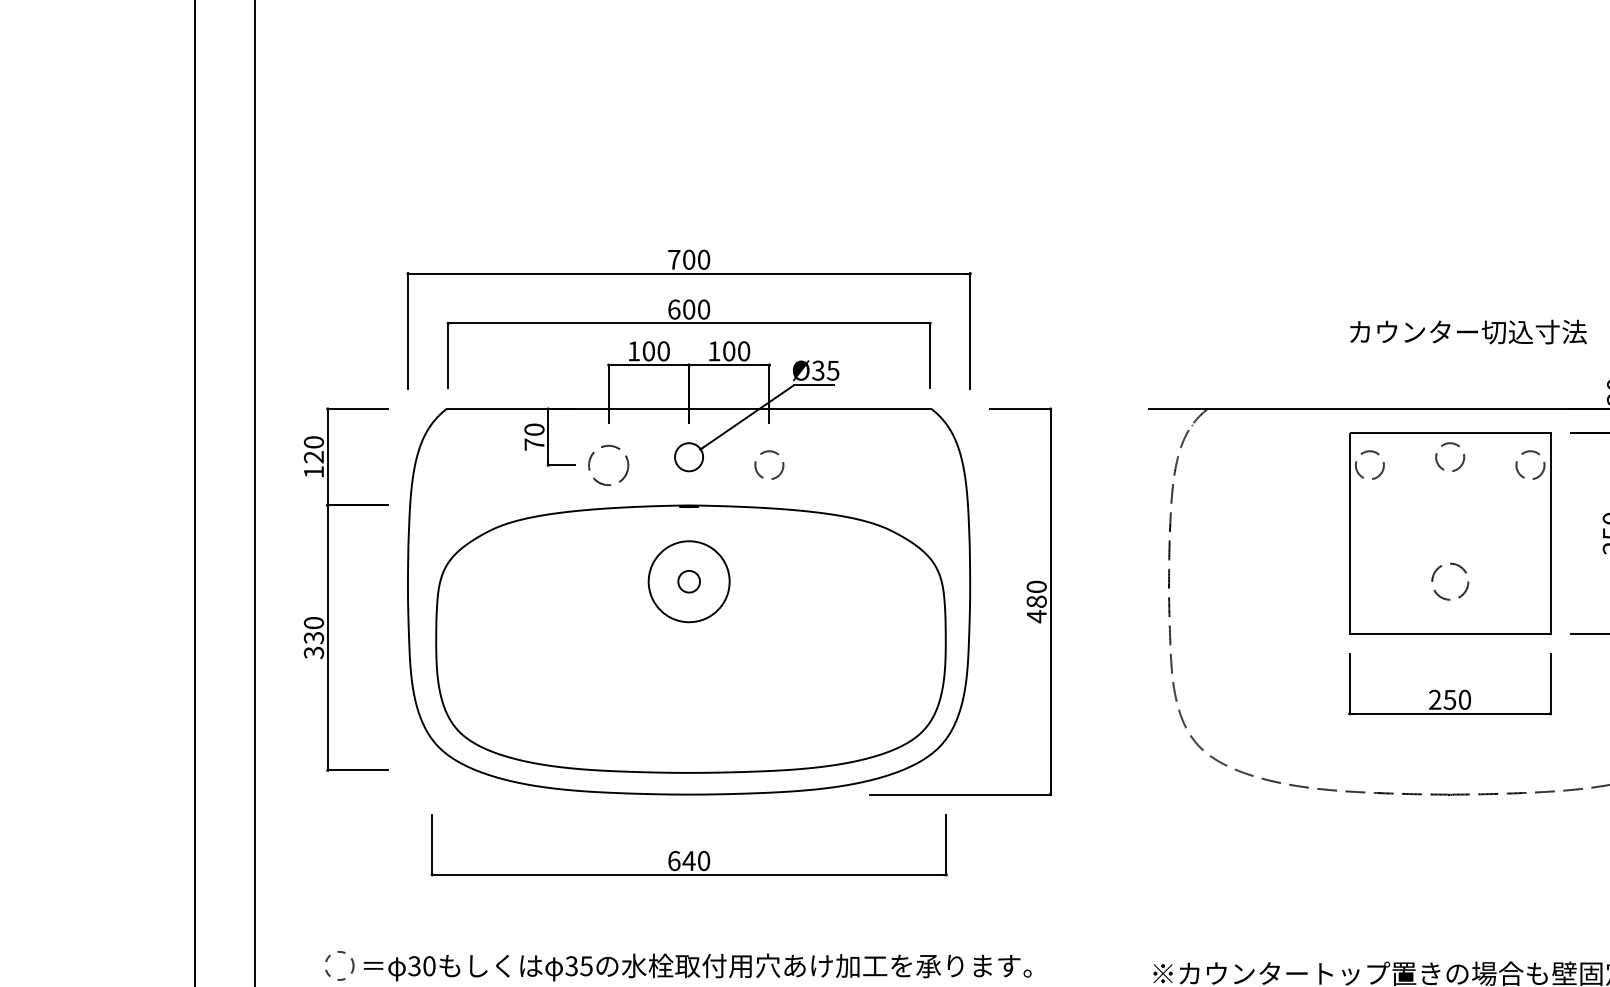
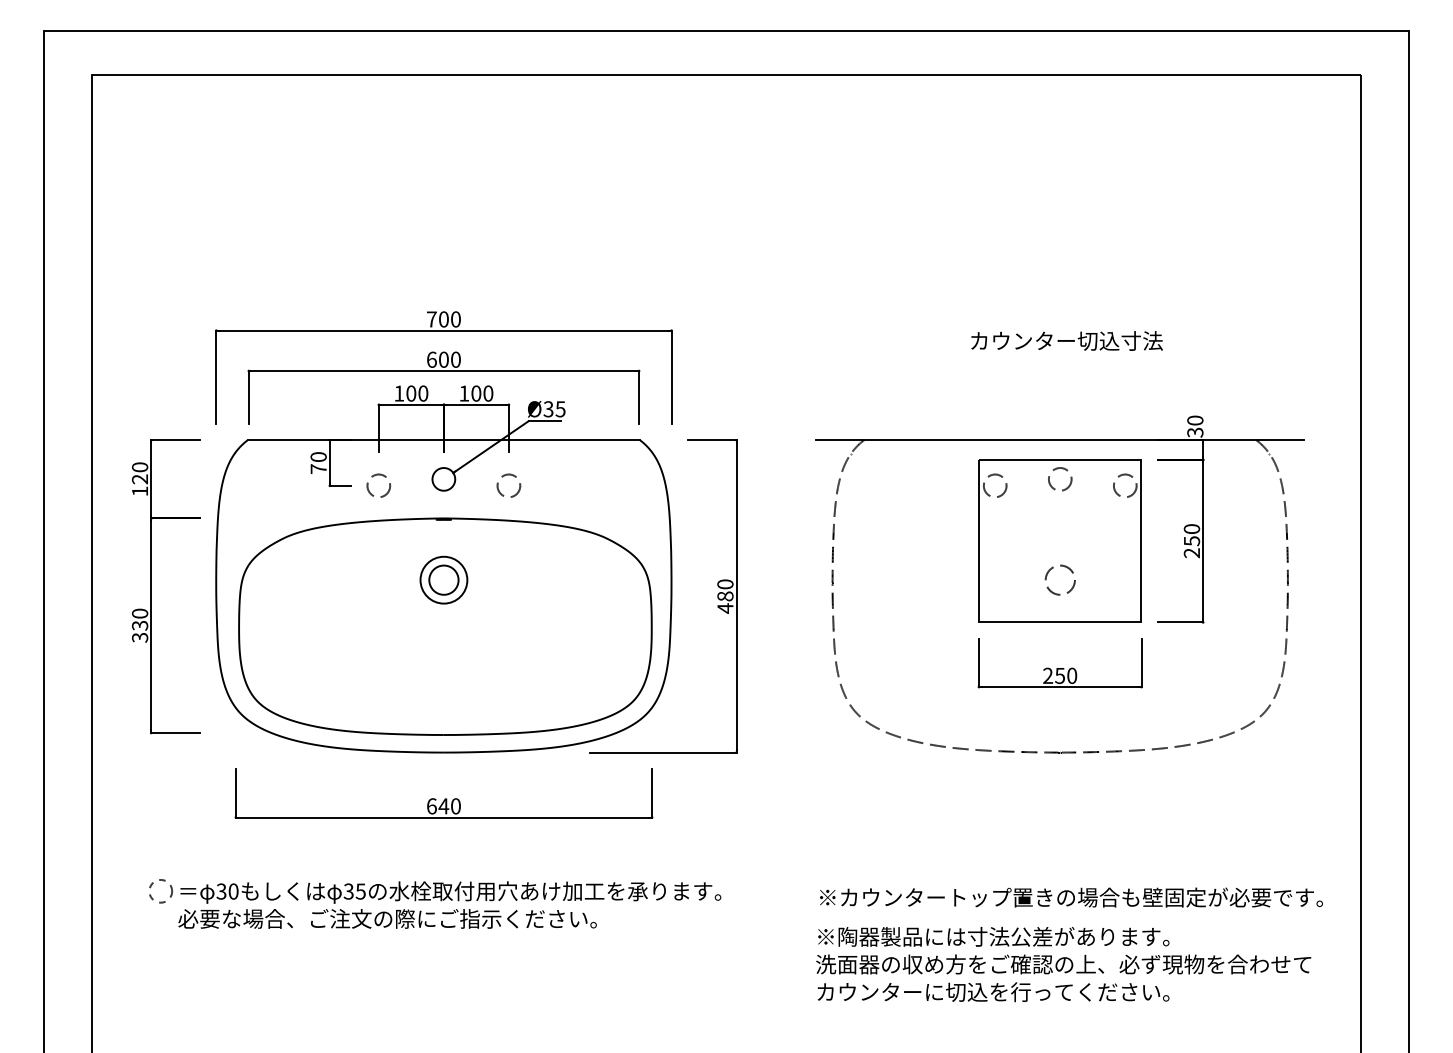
text: (1467, 331) -> (1066, 340), moved
circle: (608, 464) -> (378, 485), size x0.71
circle: (688, 580) -> (443, 579), size x0.71
circle: (688, 580) -> (443, 579), size x1.67

